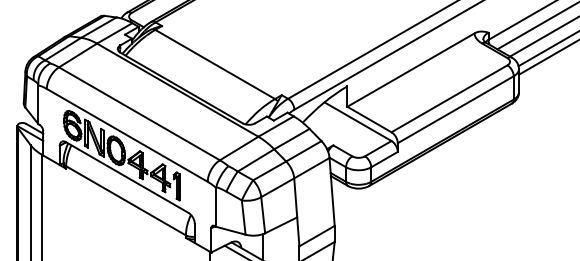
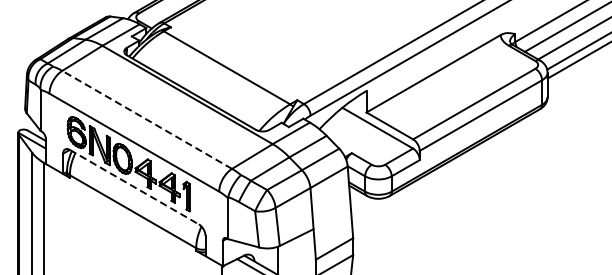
line: (139, 113) -> (147, 119), solid -> dashed
line: (127, 177) -> (134, 187), solid -> dashed

